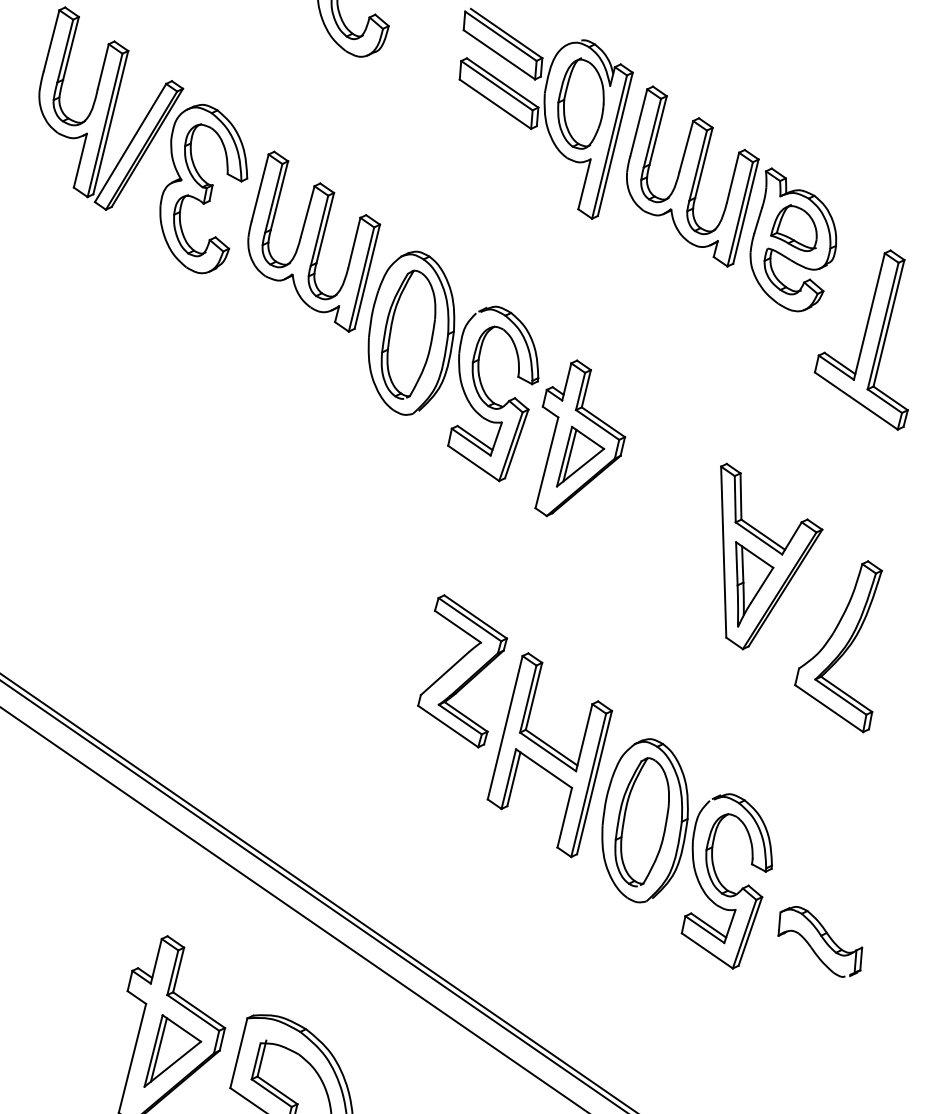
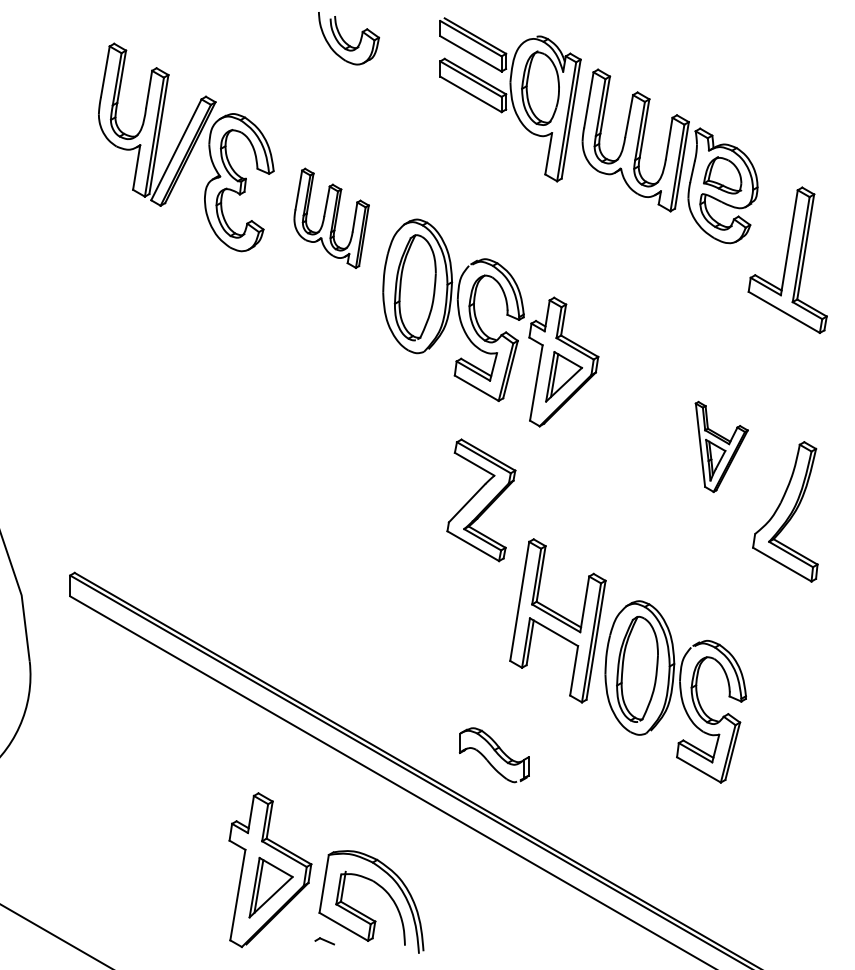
part: (313, 242) -> (331, 218), size x0.7
part: (766, 558) -> (721, 446), size x0.6
part: (462, 671) -> (481, 500), moved
part: (820, 942) -> (494, 755), moved

